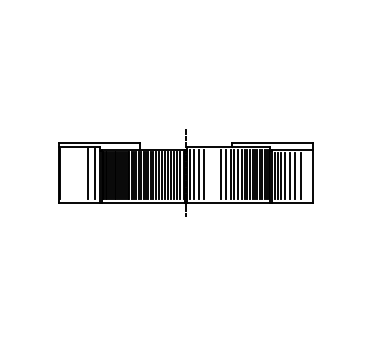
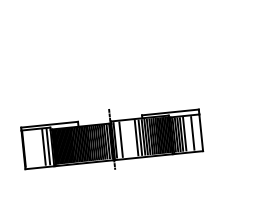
line: (194, 174) -> (118, 139), removed
line: (204, 174) -> (125, 139), removed
line: (294, 175) -> (188, 133), removed

